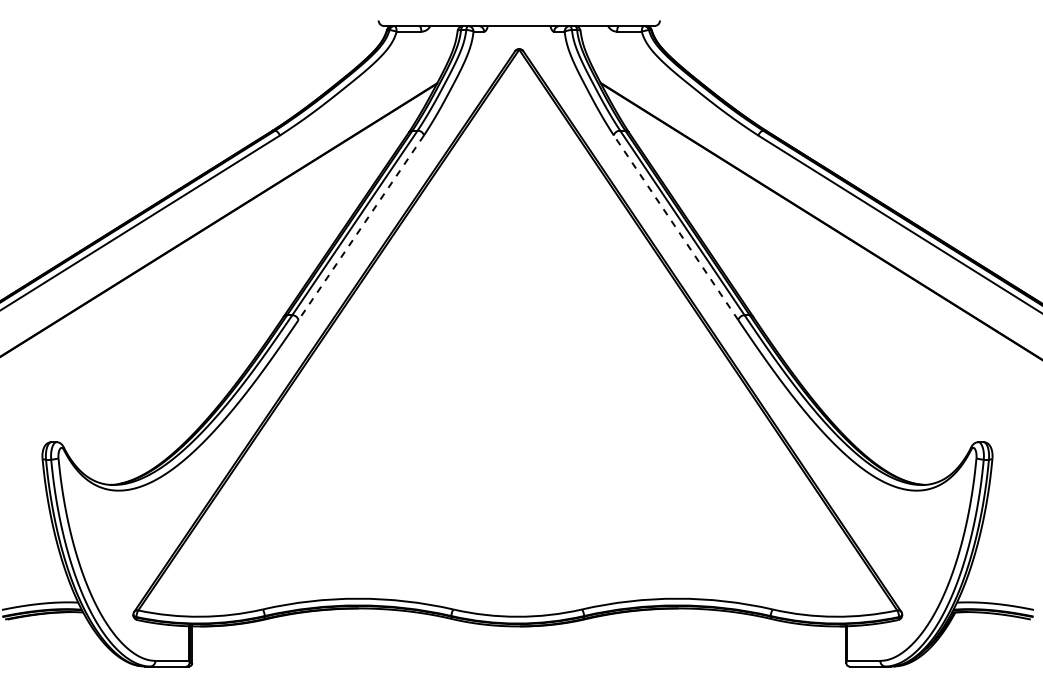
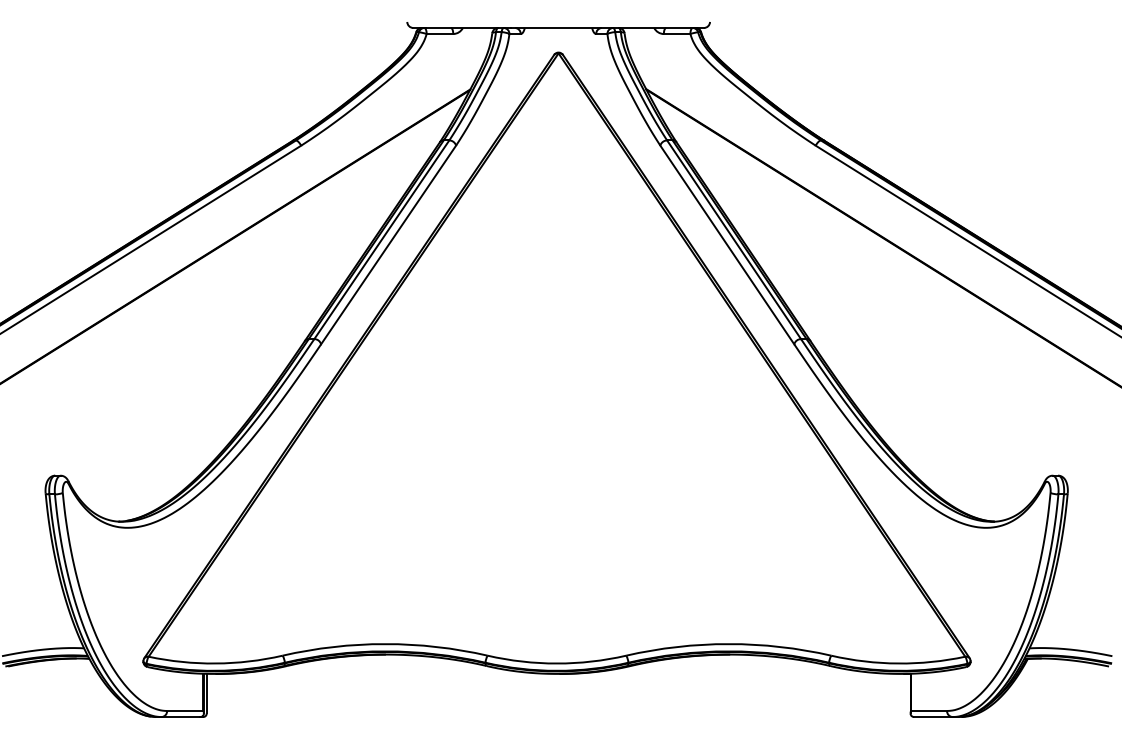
line: (361, 227) -> (388, 244), dashed -> solid
line: (675, 227) -> (726, 244), dashed -> solid

